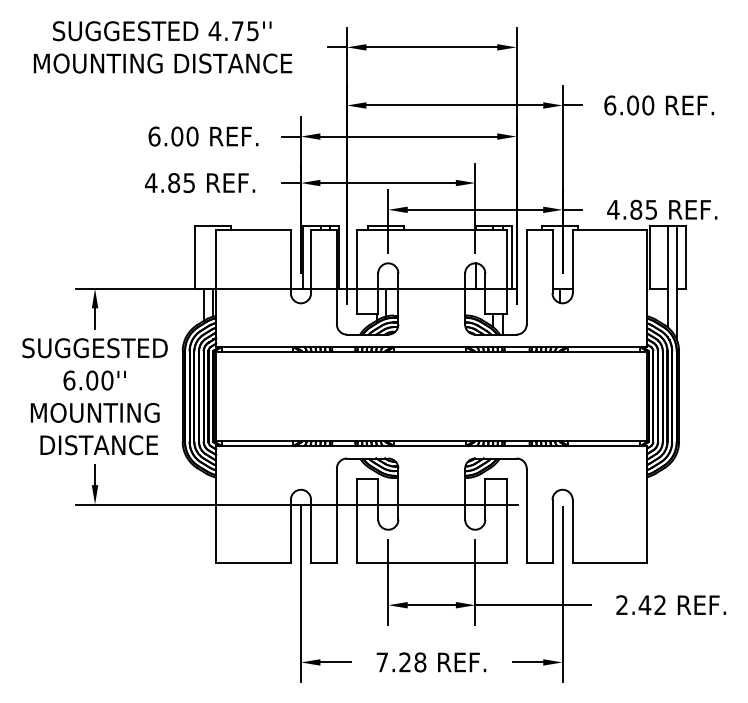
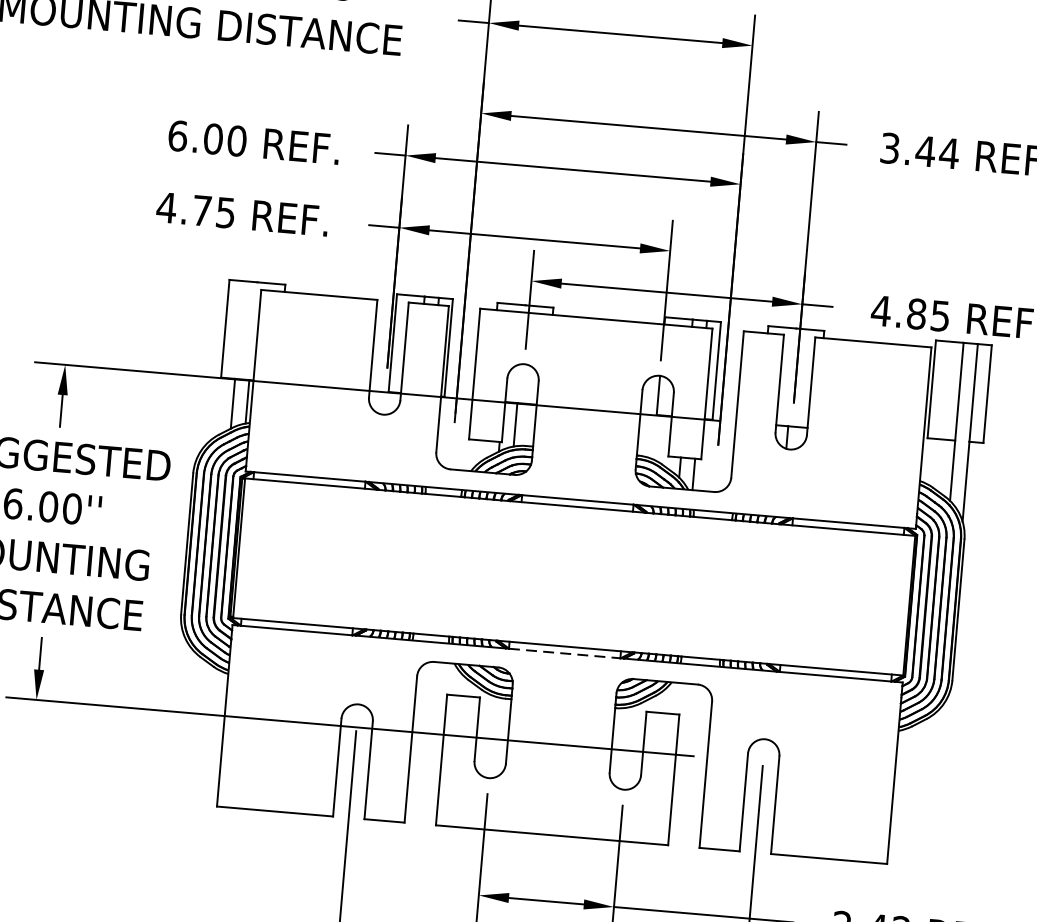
text: (629, 105) -> (920, 151), 6.00 -> 3.44
text: (174, 182) -> (202, 210), 4.85 -> 4.75
line: (429, 445) -> (564, 652), solid -> dashed

